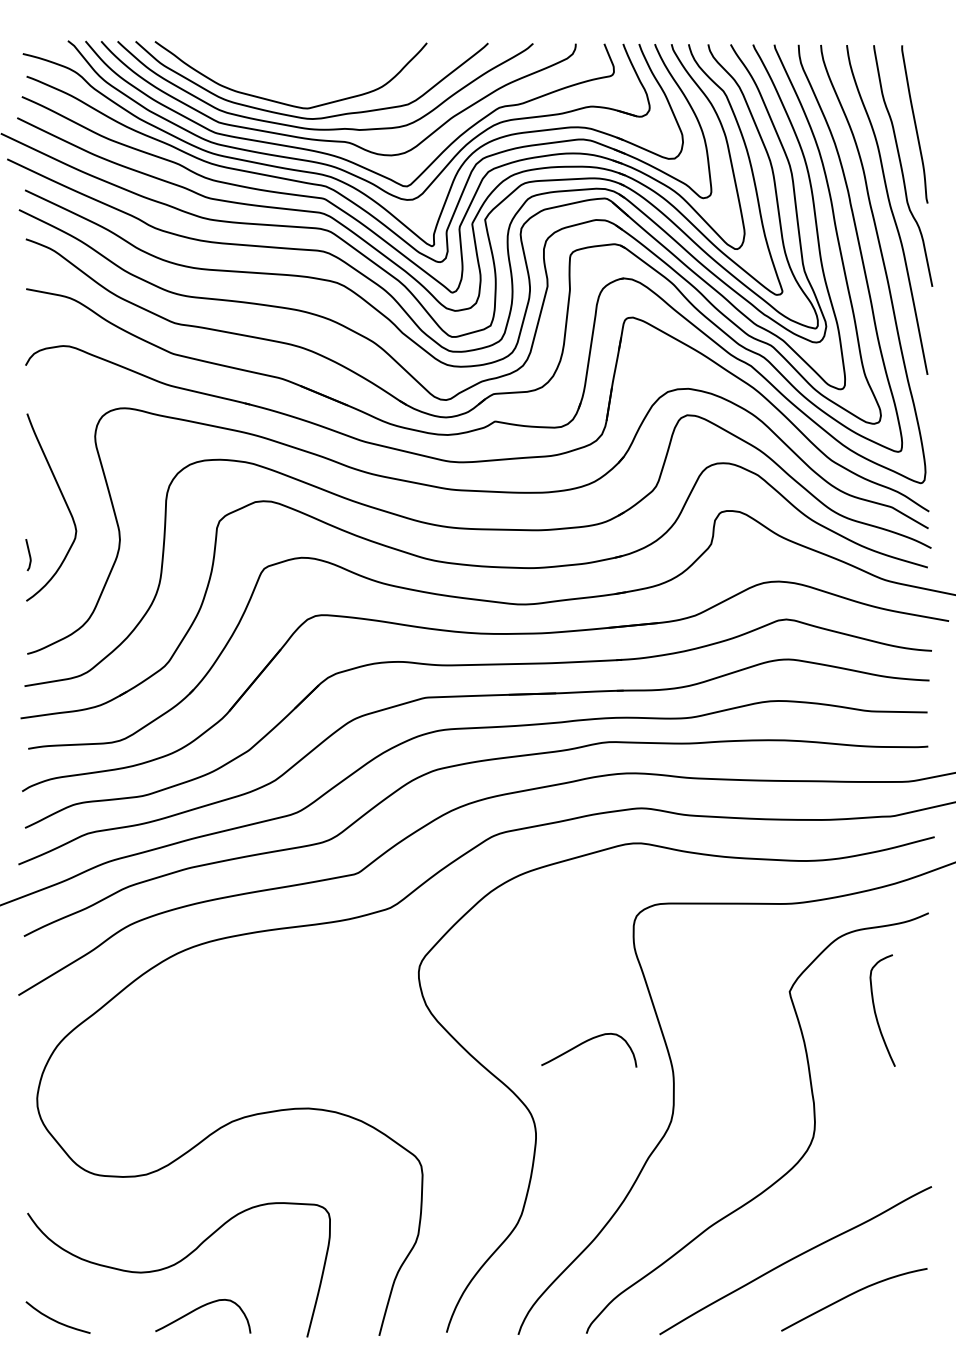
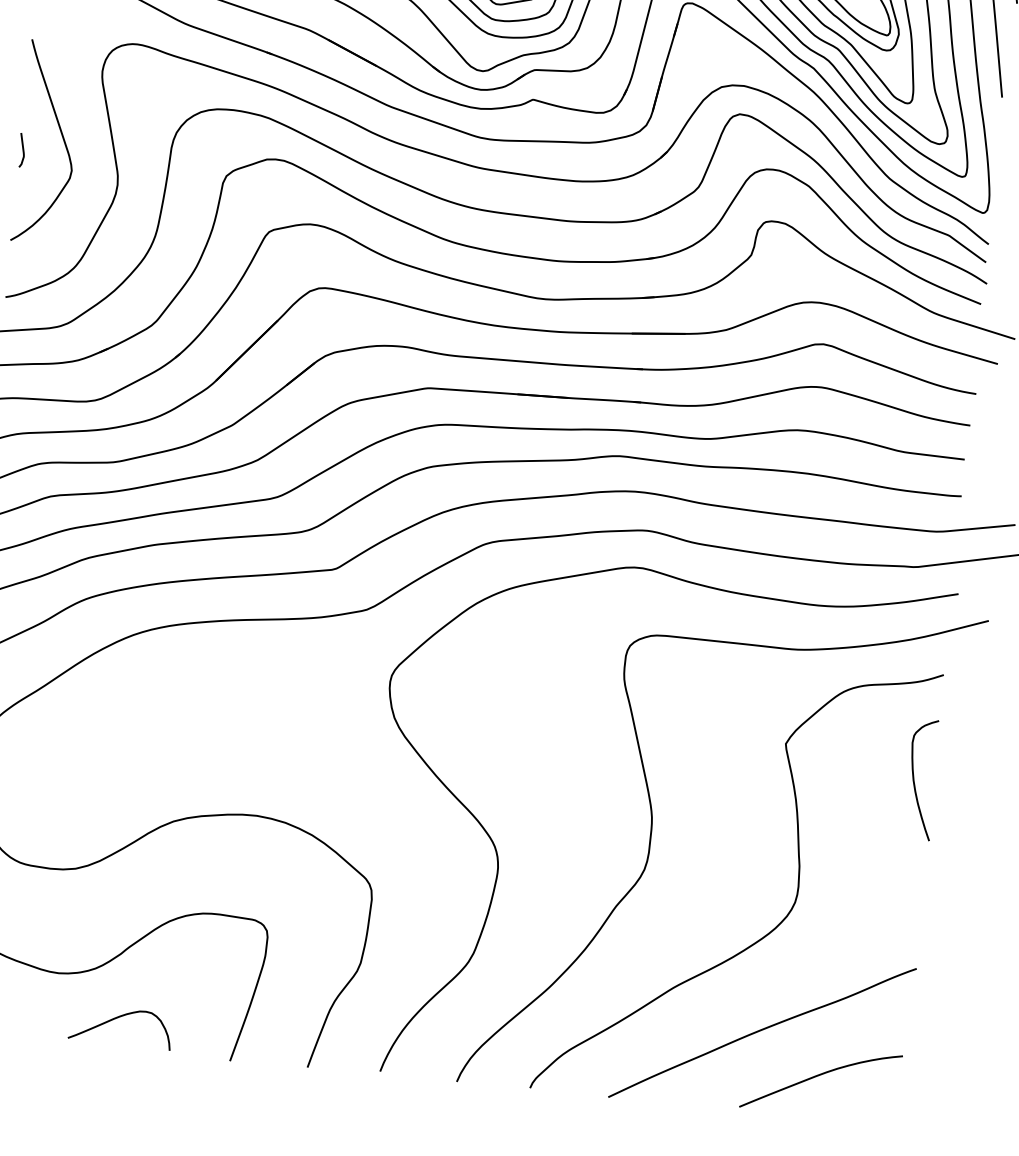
curve: (28, 554) -> (22, 149), moved
curve: (876, 1013) -> (915, 781), moved
curve: (586, 1042) -> (562, 775), removed

